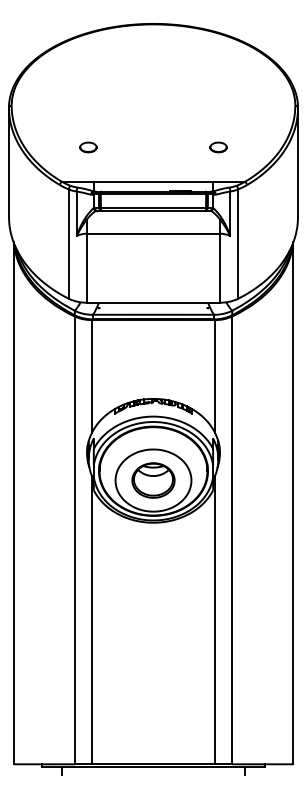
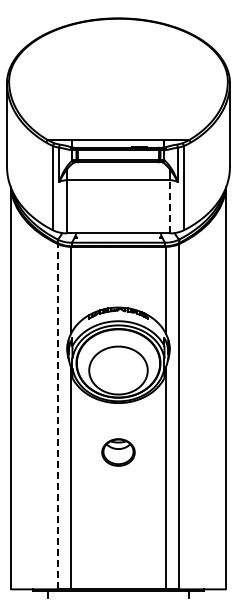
part: (88, 147) -> (68, 113), removed
part: (218, 147) -> (168, 113), removed
line: (219, 267) -> (169, 206), solid -> dashed
part: (153, 480) -> (118, 452), moved
line: (74, 540) -> (57, 416), solid -> dashed

